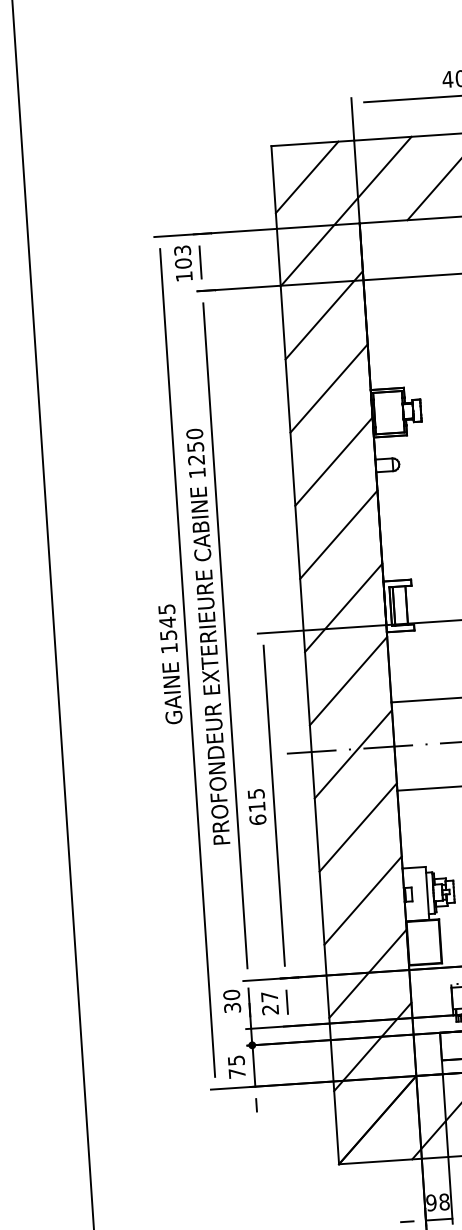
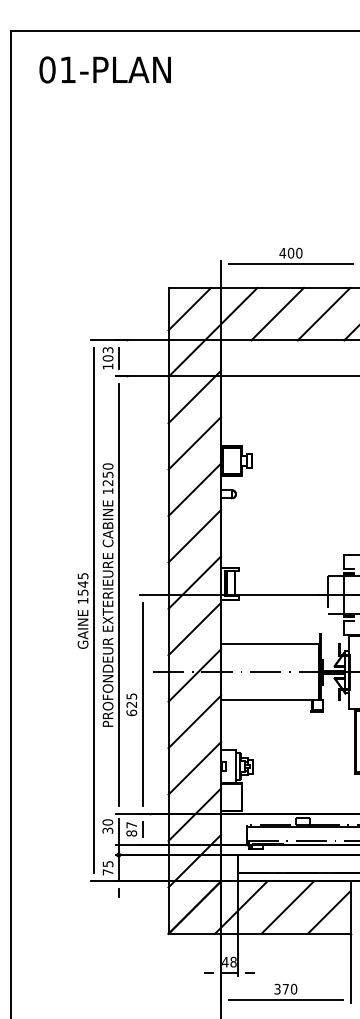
text: (256, 806) -> (131, 704), 615 -> 625
text: (270, 1009) -> (131, 833), 27 -> 87
text: (431, 1201) -> (225, 961), 98 -> 48

